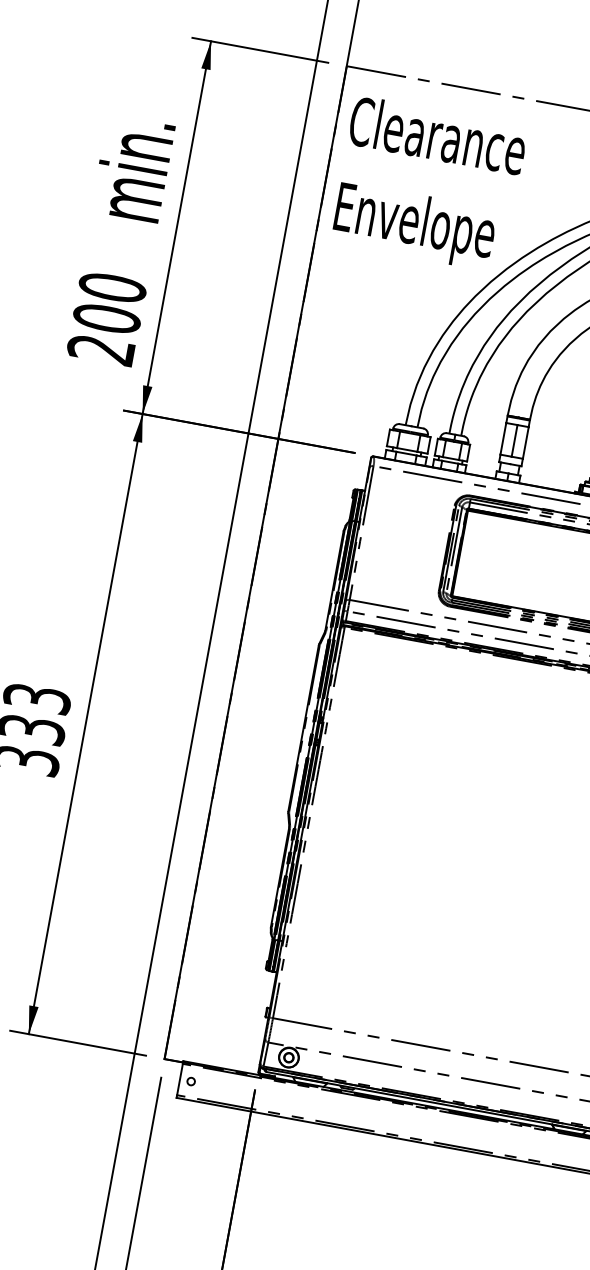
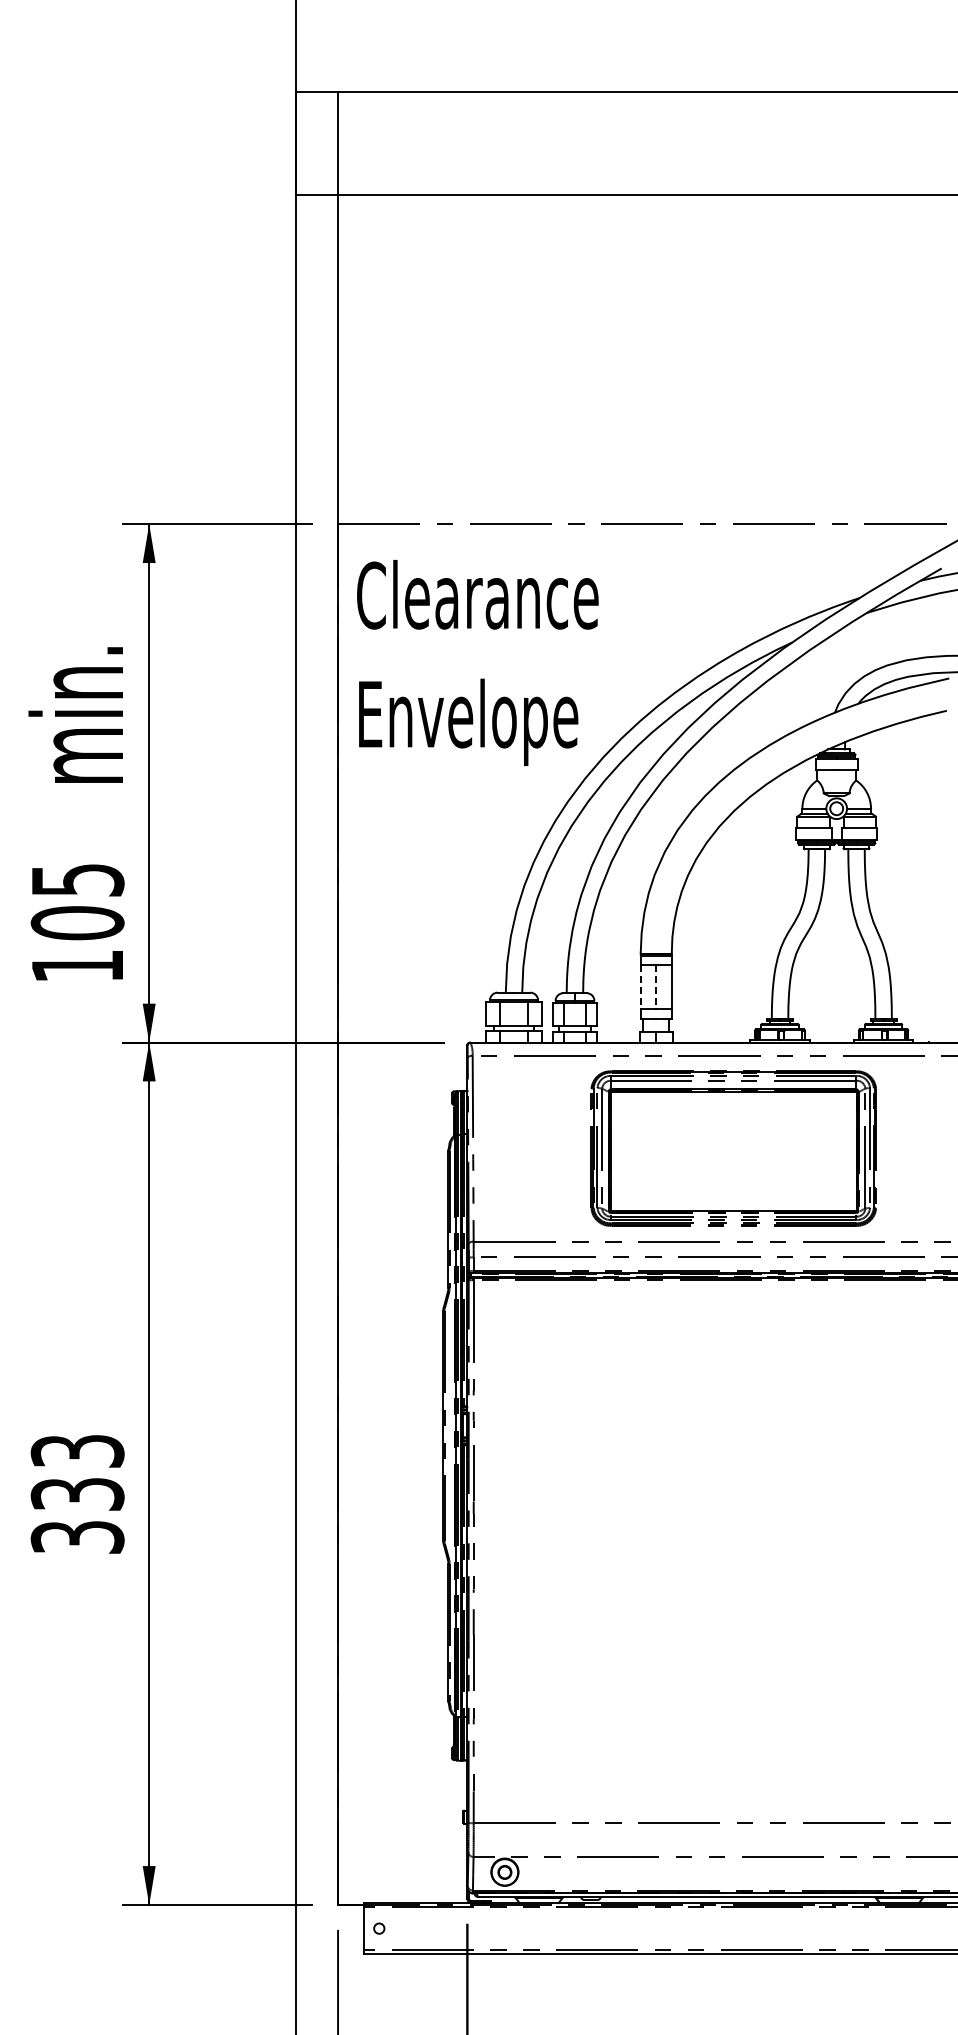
text: (106, 318) -> (77, 922), 200 -> 105
line: (503, 439) -> (640, 987), solid -> dashed
line: (514, 441) -> (656, 987), solid -> dashed

